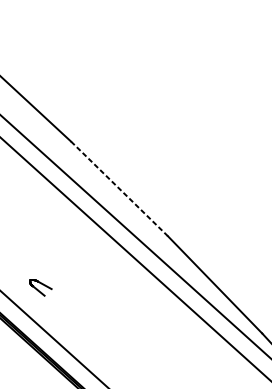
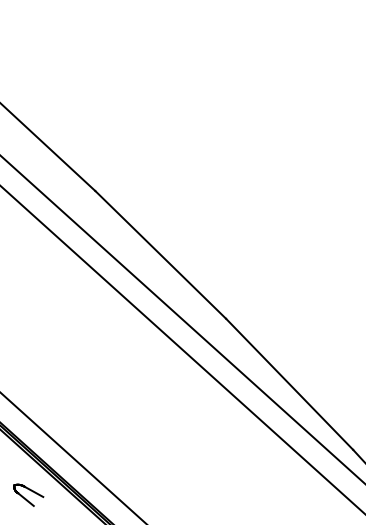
line: (120, 189) -> (161, 255), dashed -> solid
part: (40, 287) -> (28, 494), moved

